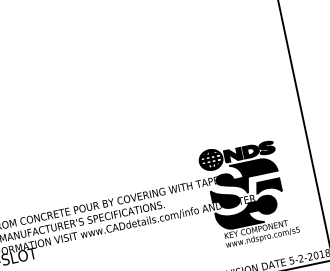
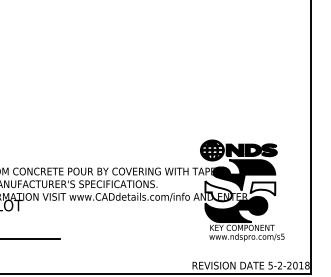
fill: (267, 186) -> (262, 188), removed
fill: (225, 198) -> (218, 191), removed

